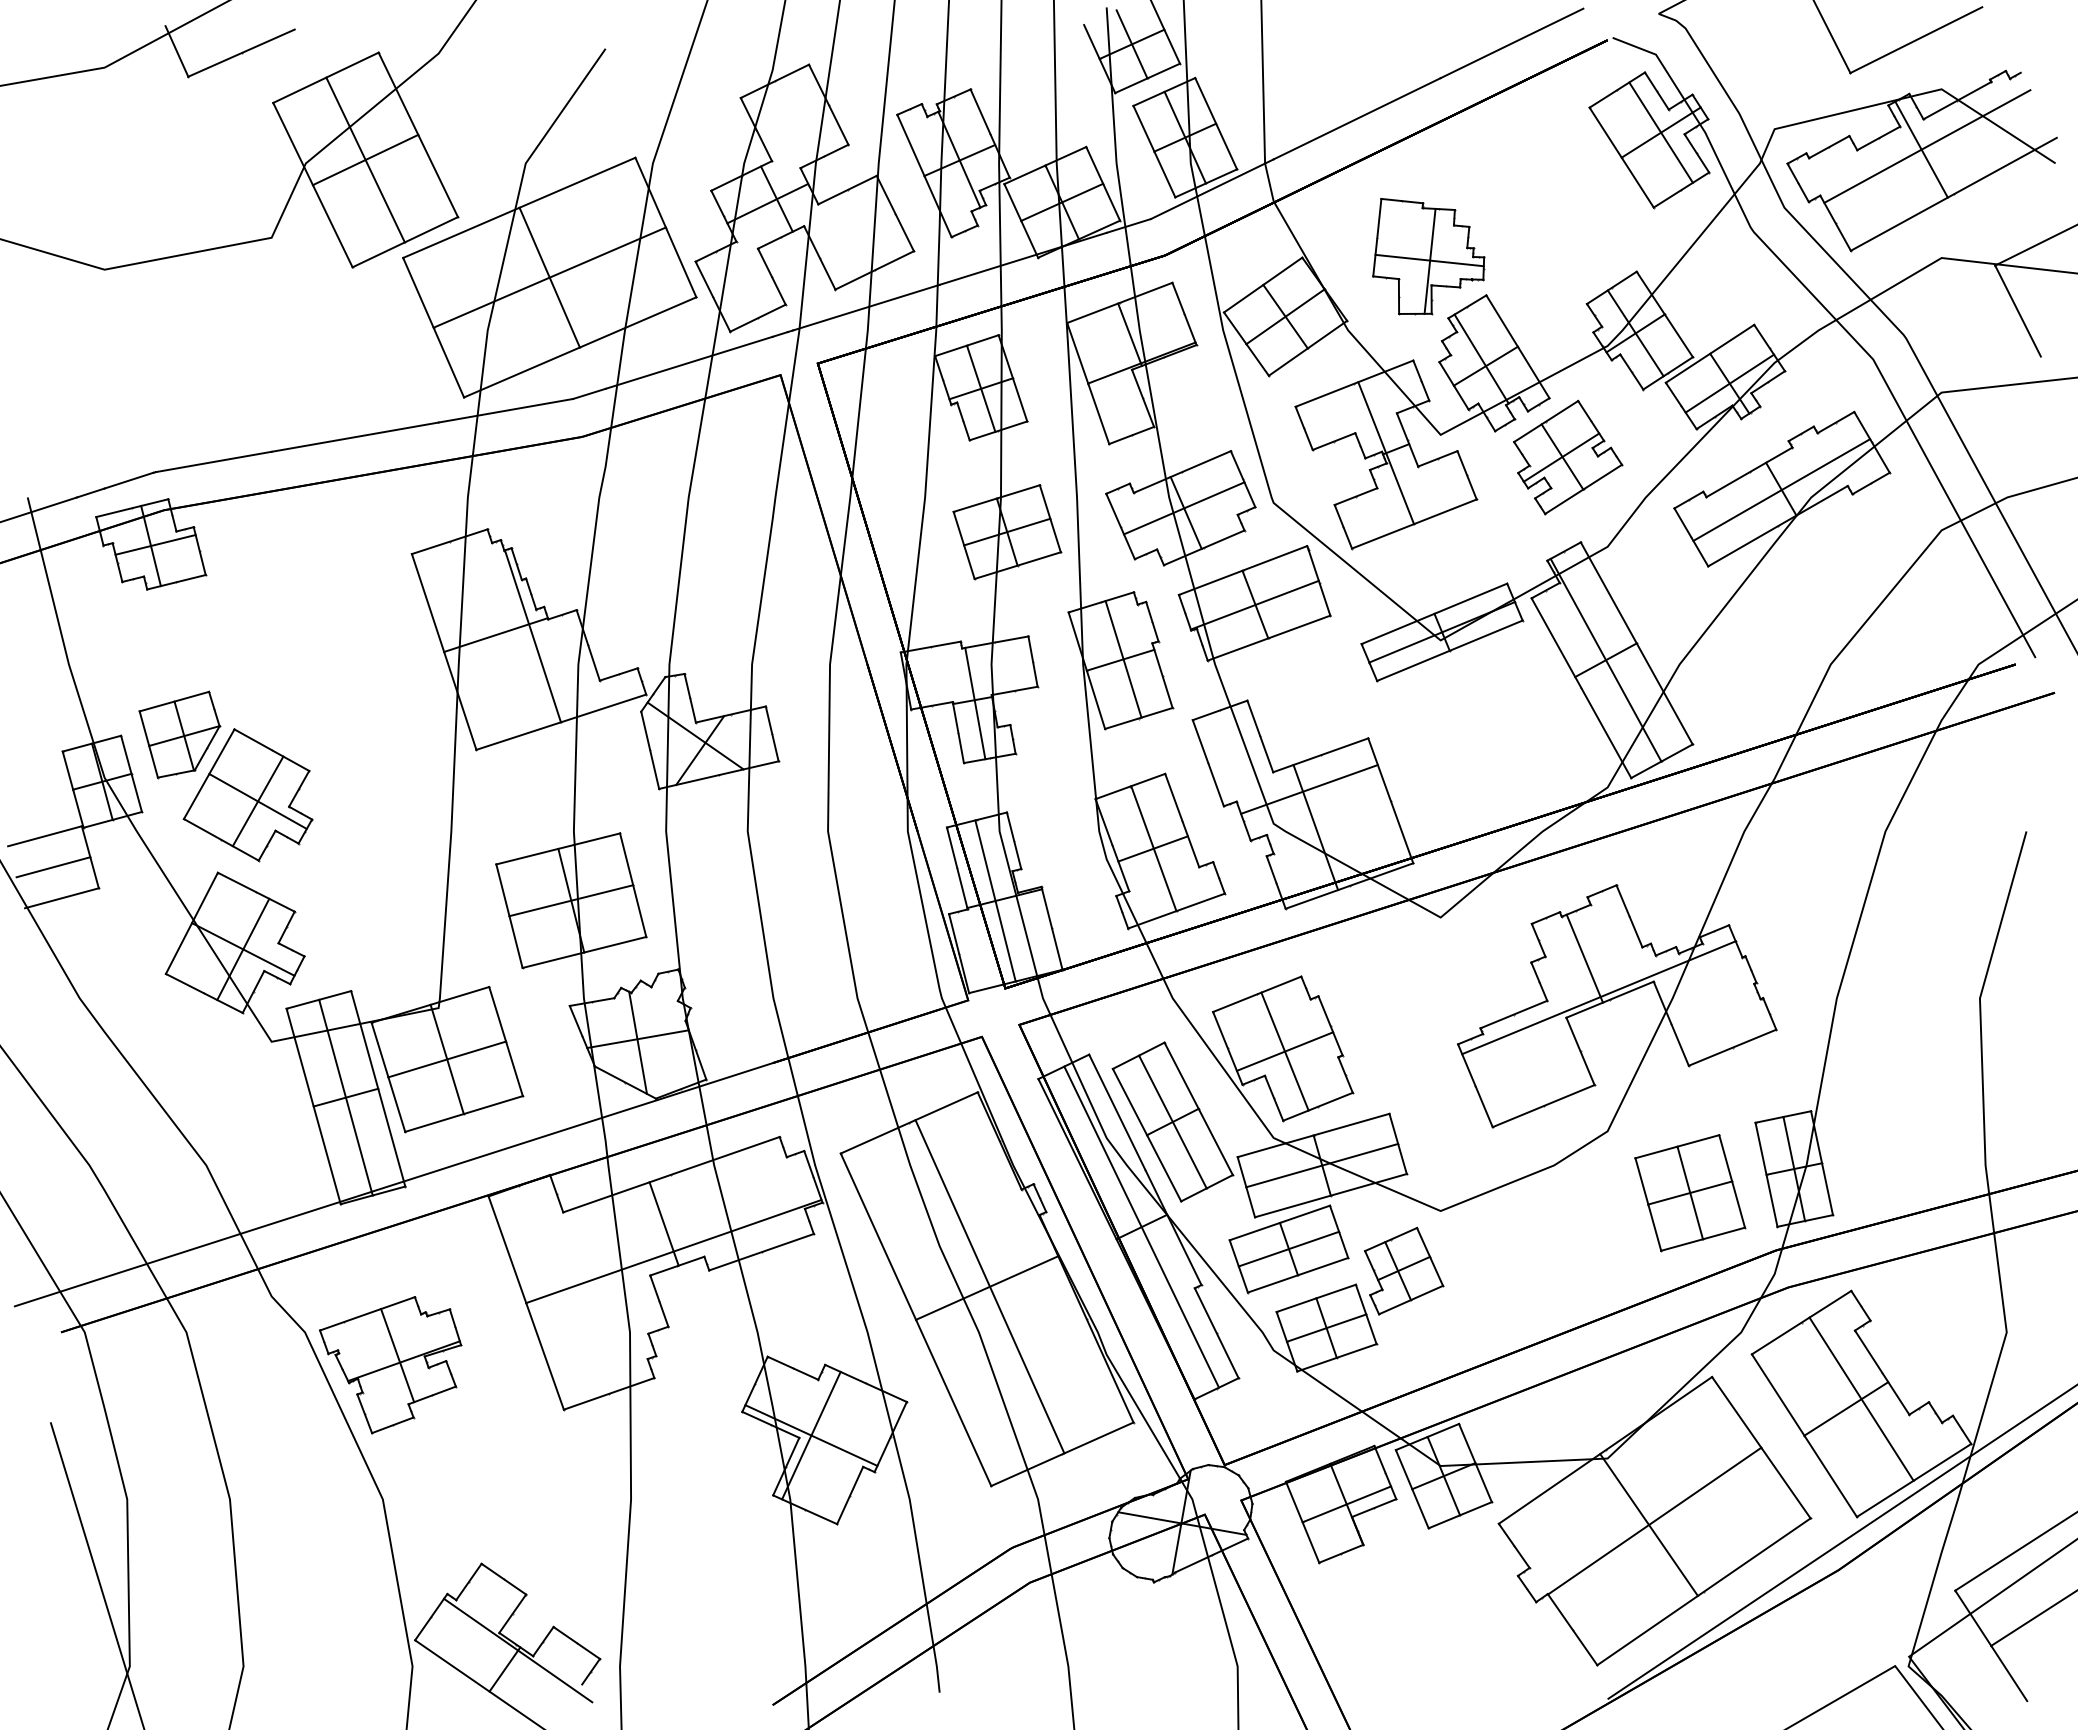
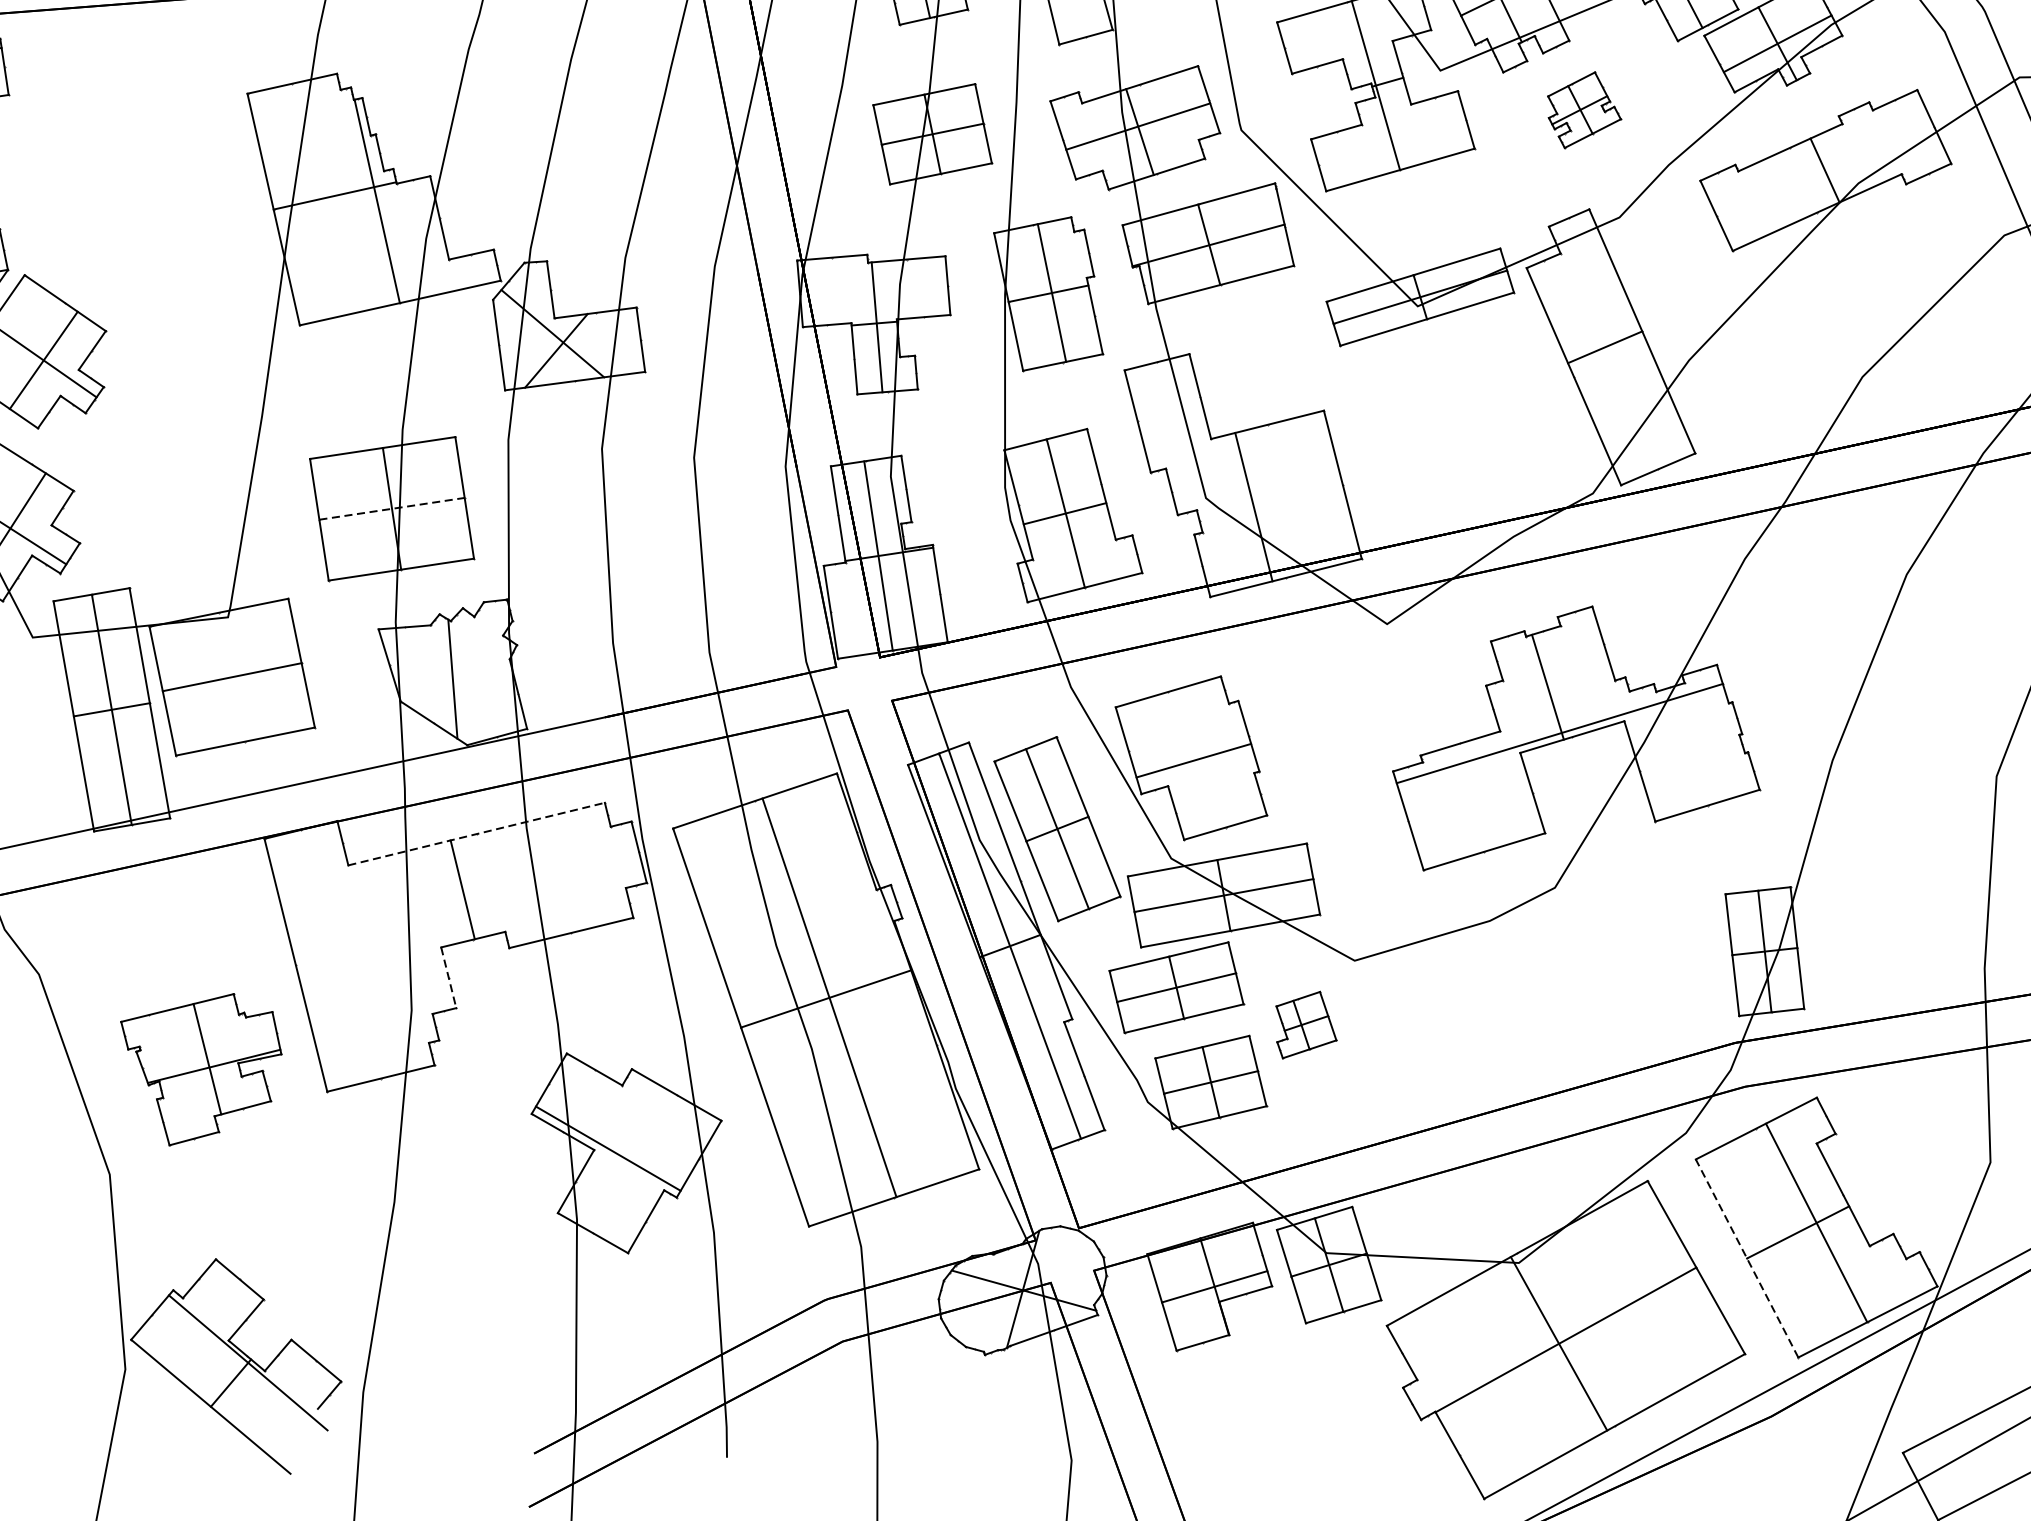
part: (1568, 457) -> (1584, 110), size x0.6
line: (1781, 489) -> (1825, 170), removed
line: (1605, 659) -> (1604, 346), removed
line: (1309, 789) -> (1250, 462), removed
line: (571, 900) -> (392, 508), solid -> dashed
line: (637, 1039) -> (452, 675), removed
line: (1284, 1051) -> (1193, 760), removed
line: (446, 1059) -> (231, 677), removed
line: (671, 1174) -> (476, 833), solid -> dashed
part: (1690, 1193) -> (1643, 968), removed
line: (673, 1251) -> (470, 922), removed
part: (1404, 1270) -> (1306, 1024), size x0.7
line: (659, 1301) -> (448, 978), solid -> dashed
part: (390, 1365) -> (198, 1069), moved
line: (811, 1435) -> (608, 1148), removed
line: (1804, 1435) -> (1747, 1258), solid -> dashed

